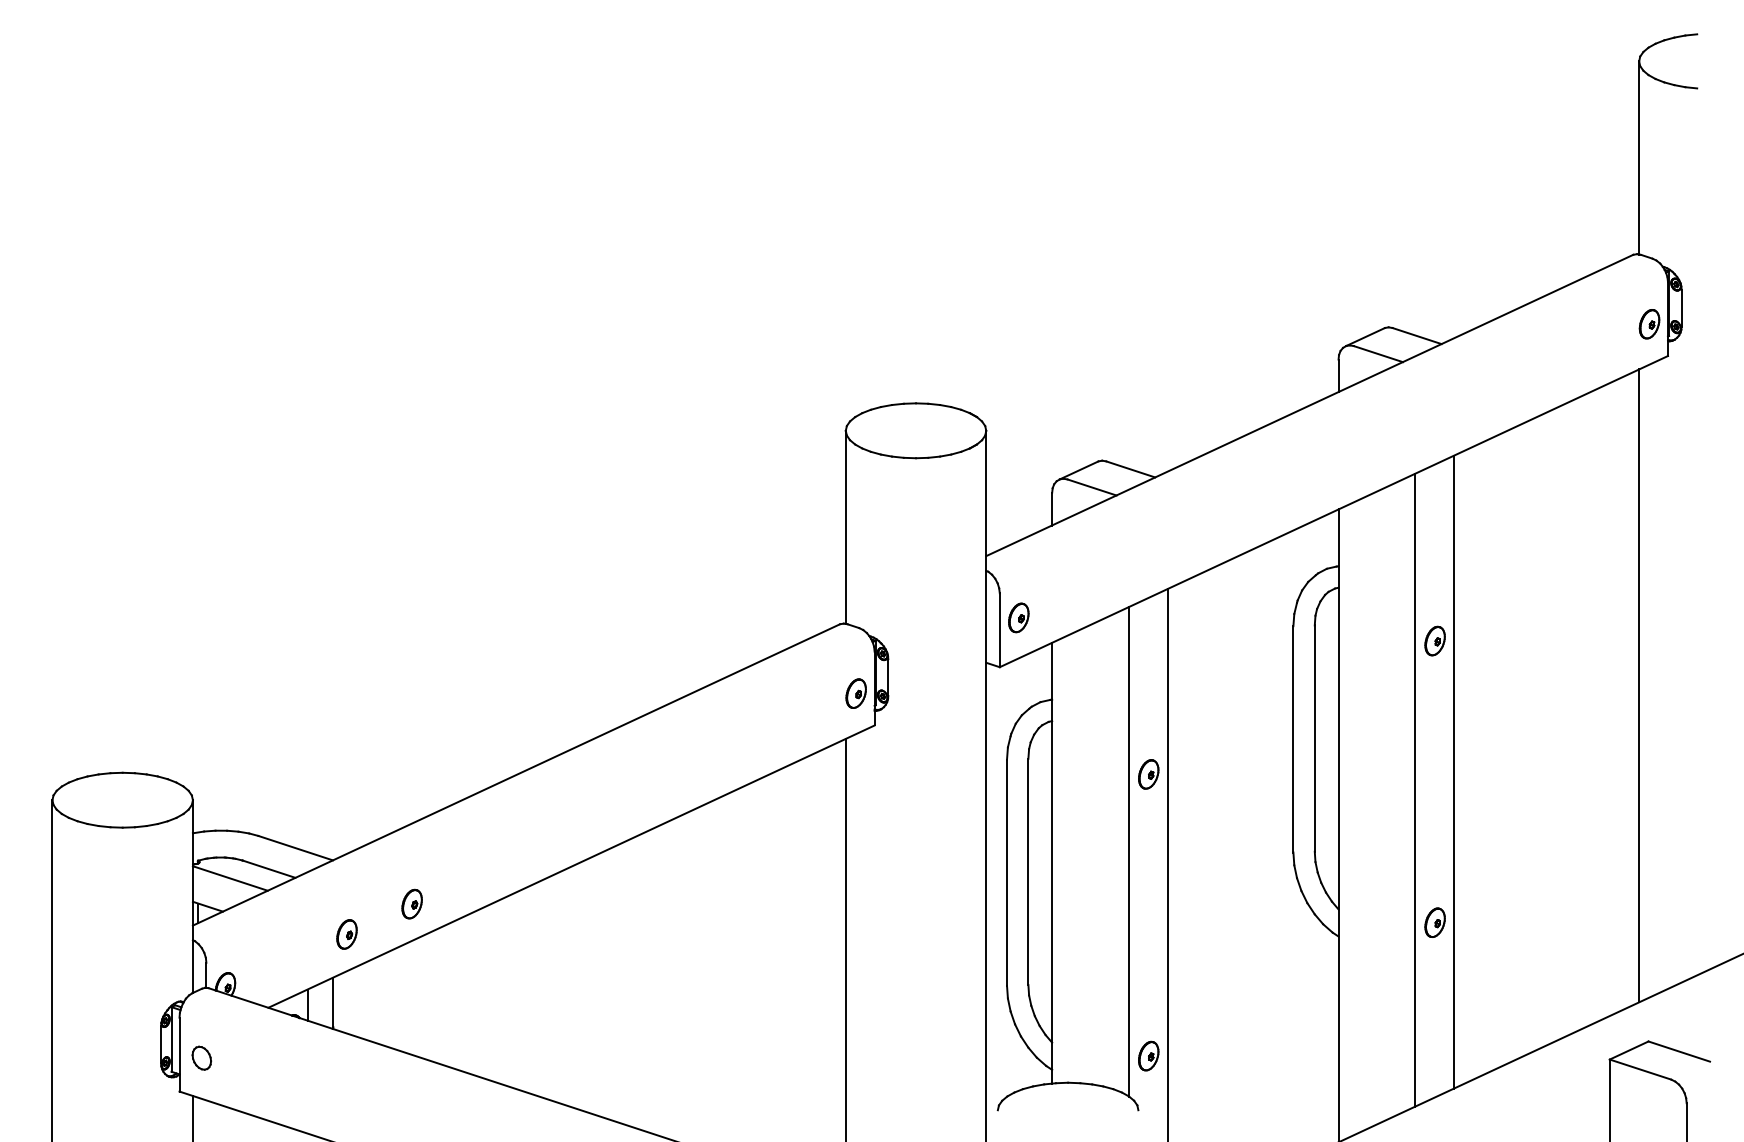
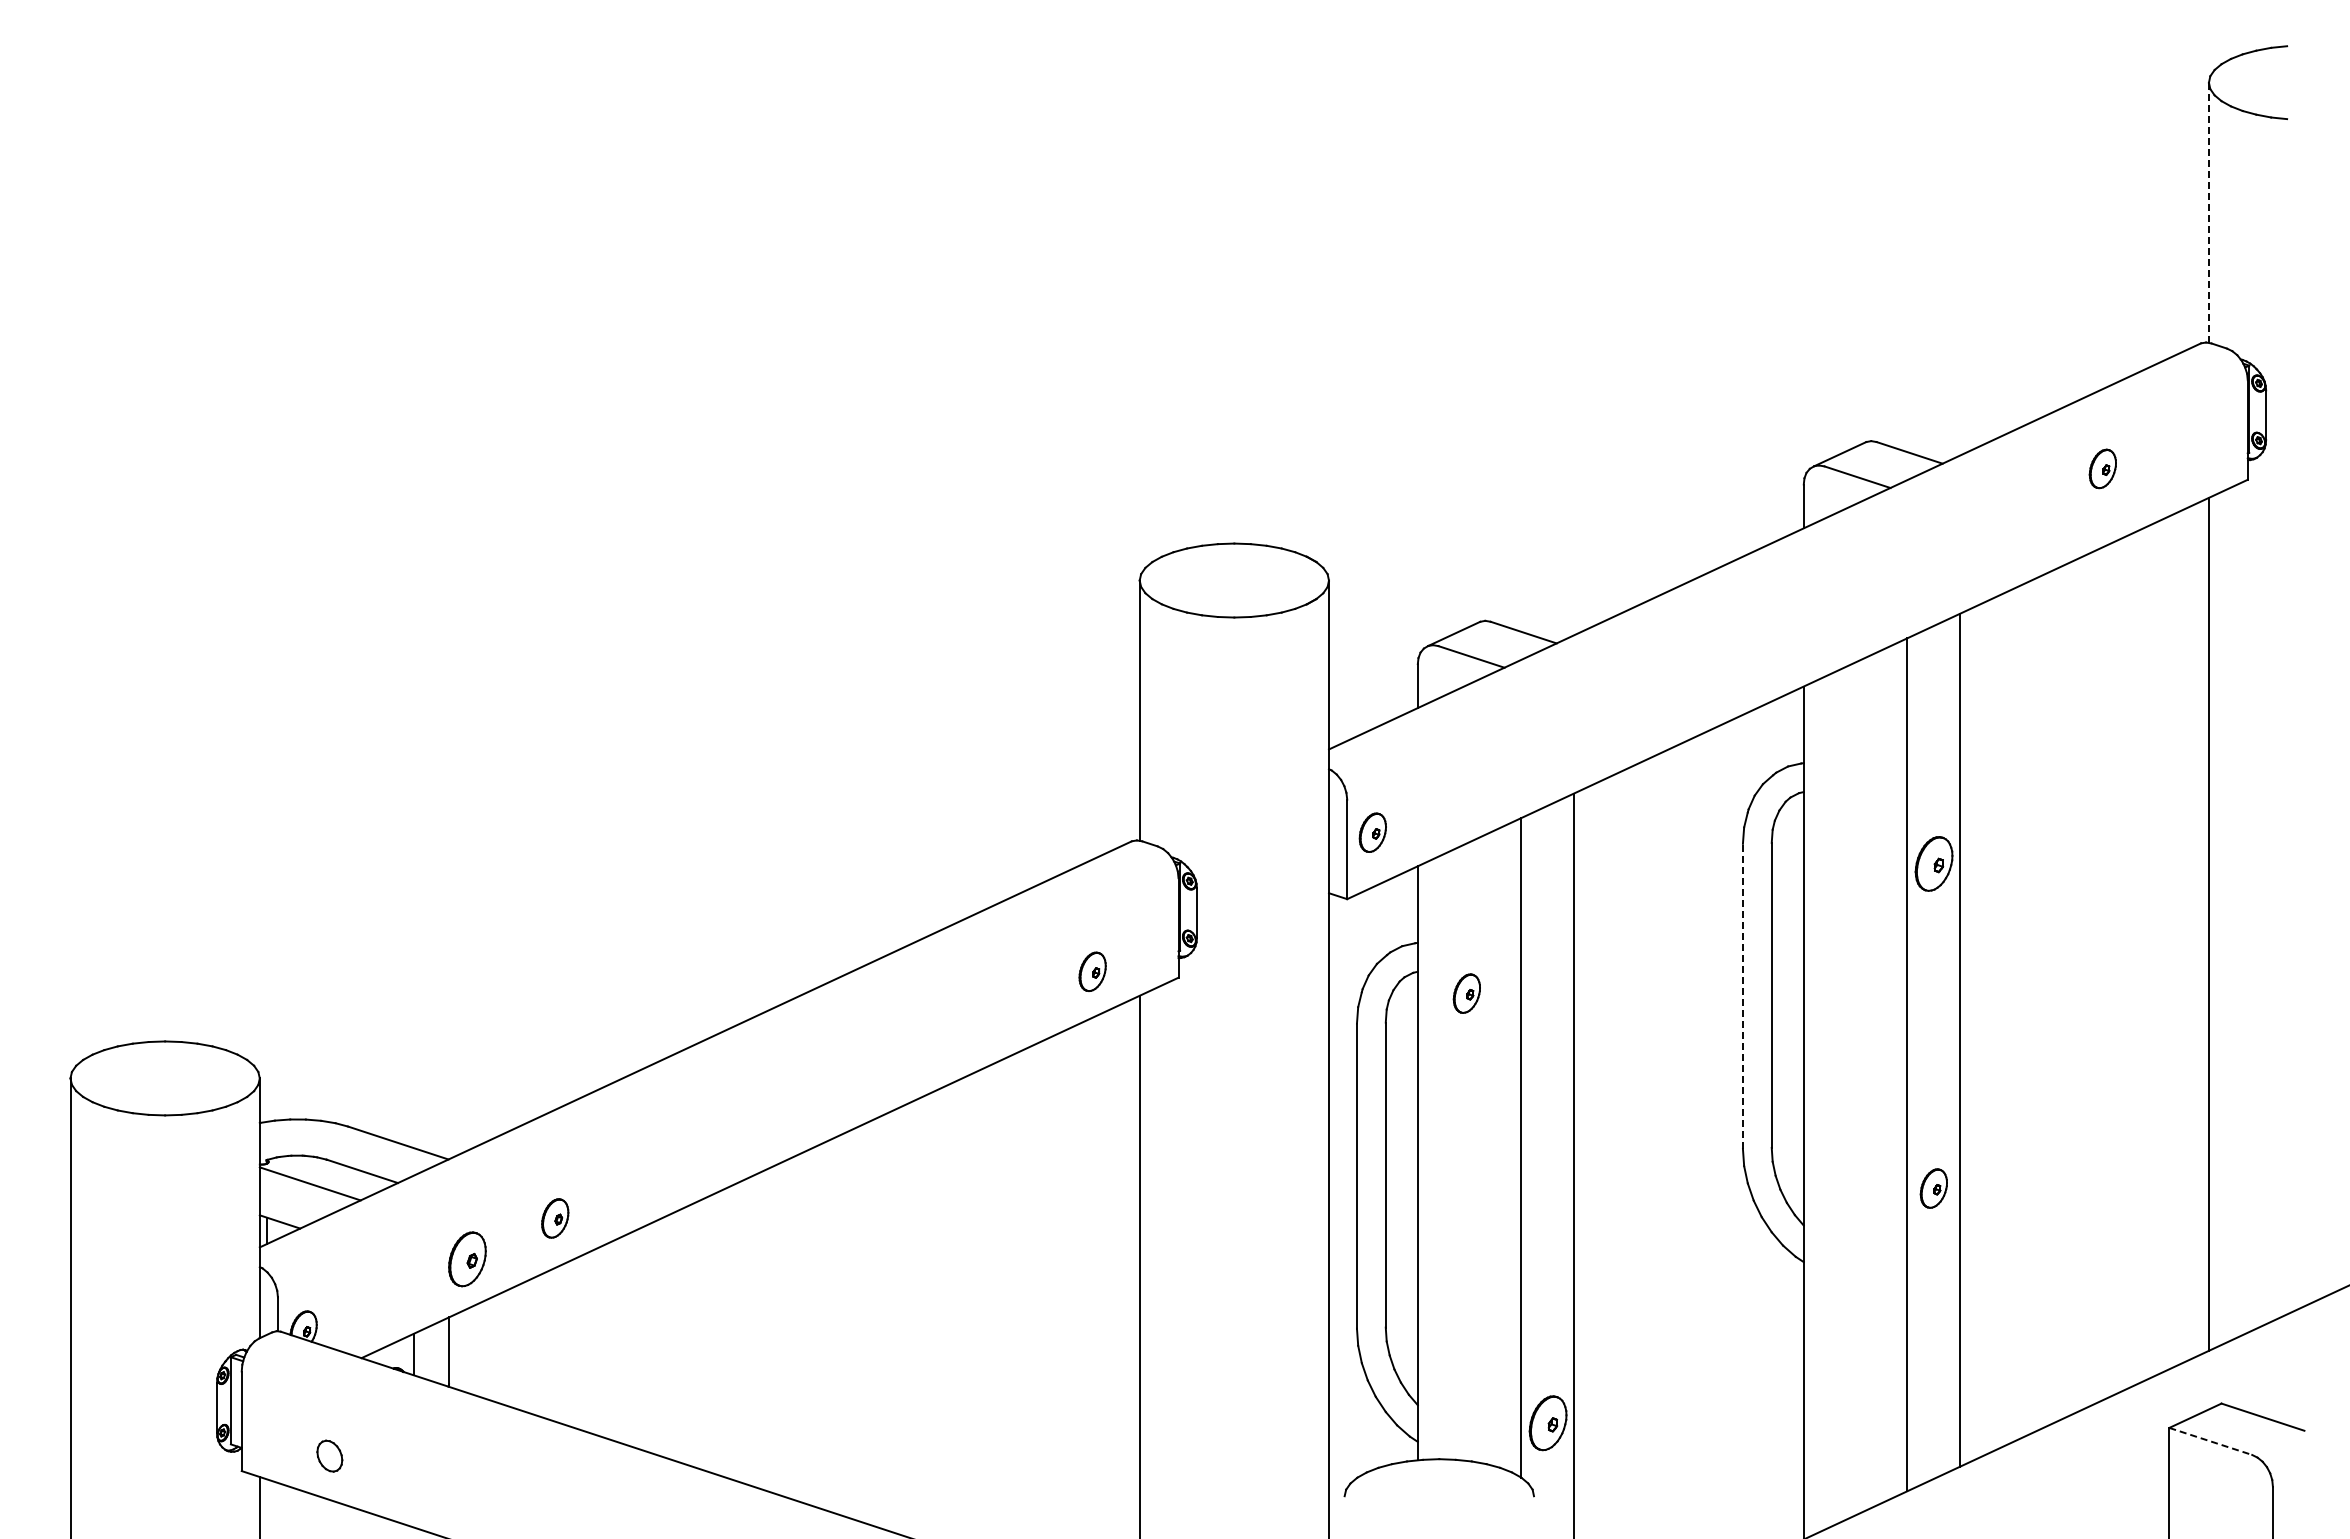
line: (1638, 157) -> (2208, 212), solid -> dashed
part: (1649, 323) -> (2102, 468), moved
part: (1434, 640) -> (1933, 863), size x1.4
part: (856, 693) -> (1092, 971), moved
line: (1293, 739) -> (1742, 996), solid -> dashed
part: (1148, 774) -> (1466, 993), moved
part: (1434, 922) -> (1933, 1188), moved
part: (347, 934) -> (467, 1259), size x1.4
part: (1148, 1056) -> (1547, 1423), size x1.4
part: (201, 1057) -> (329, 1455), moved
line: (1640, 1069) -> (2210, 1441), solid -> dashed

